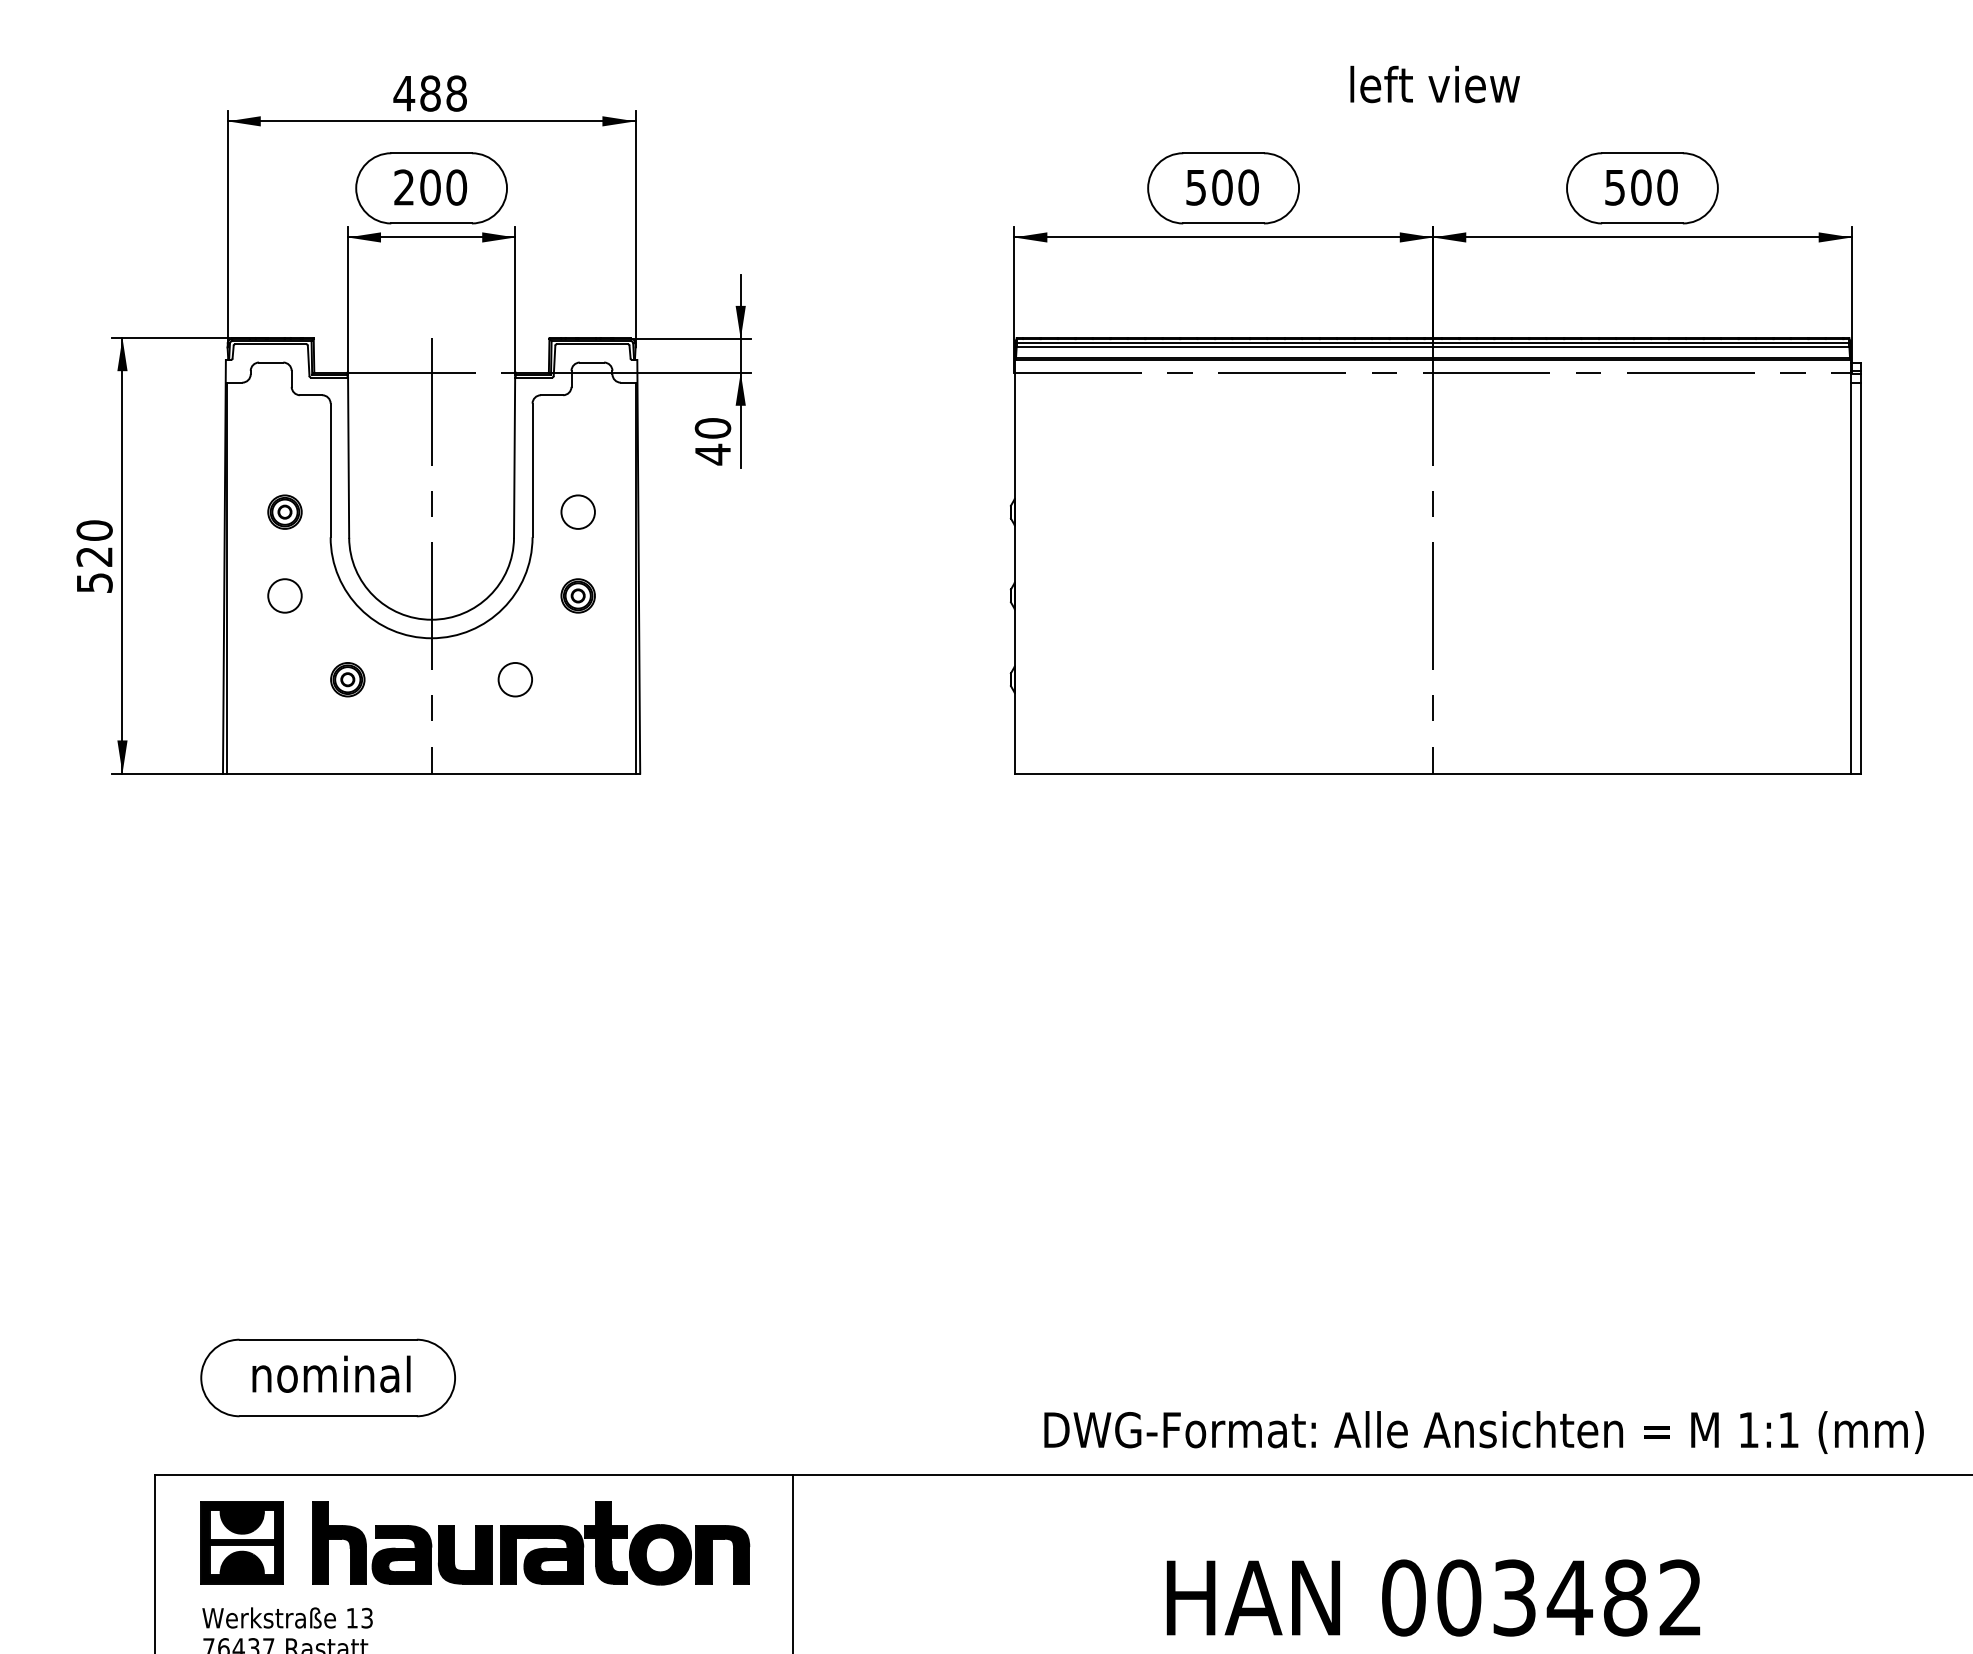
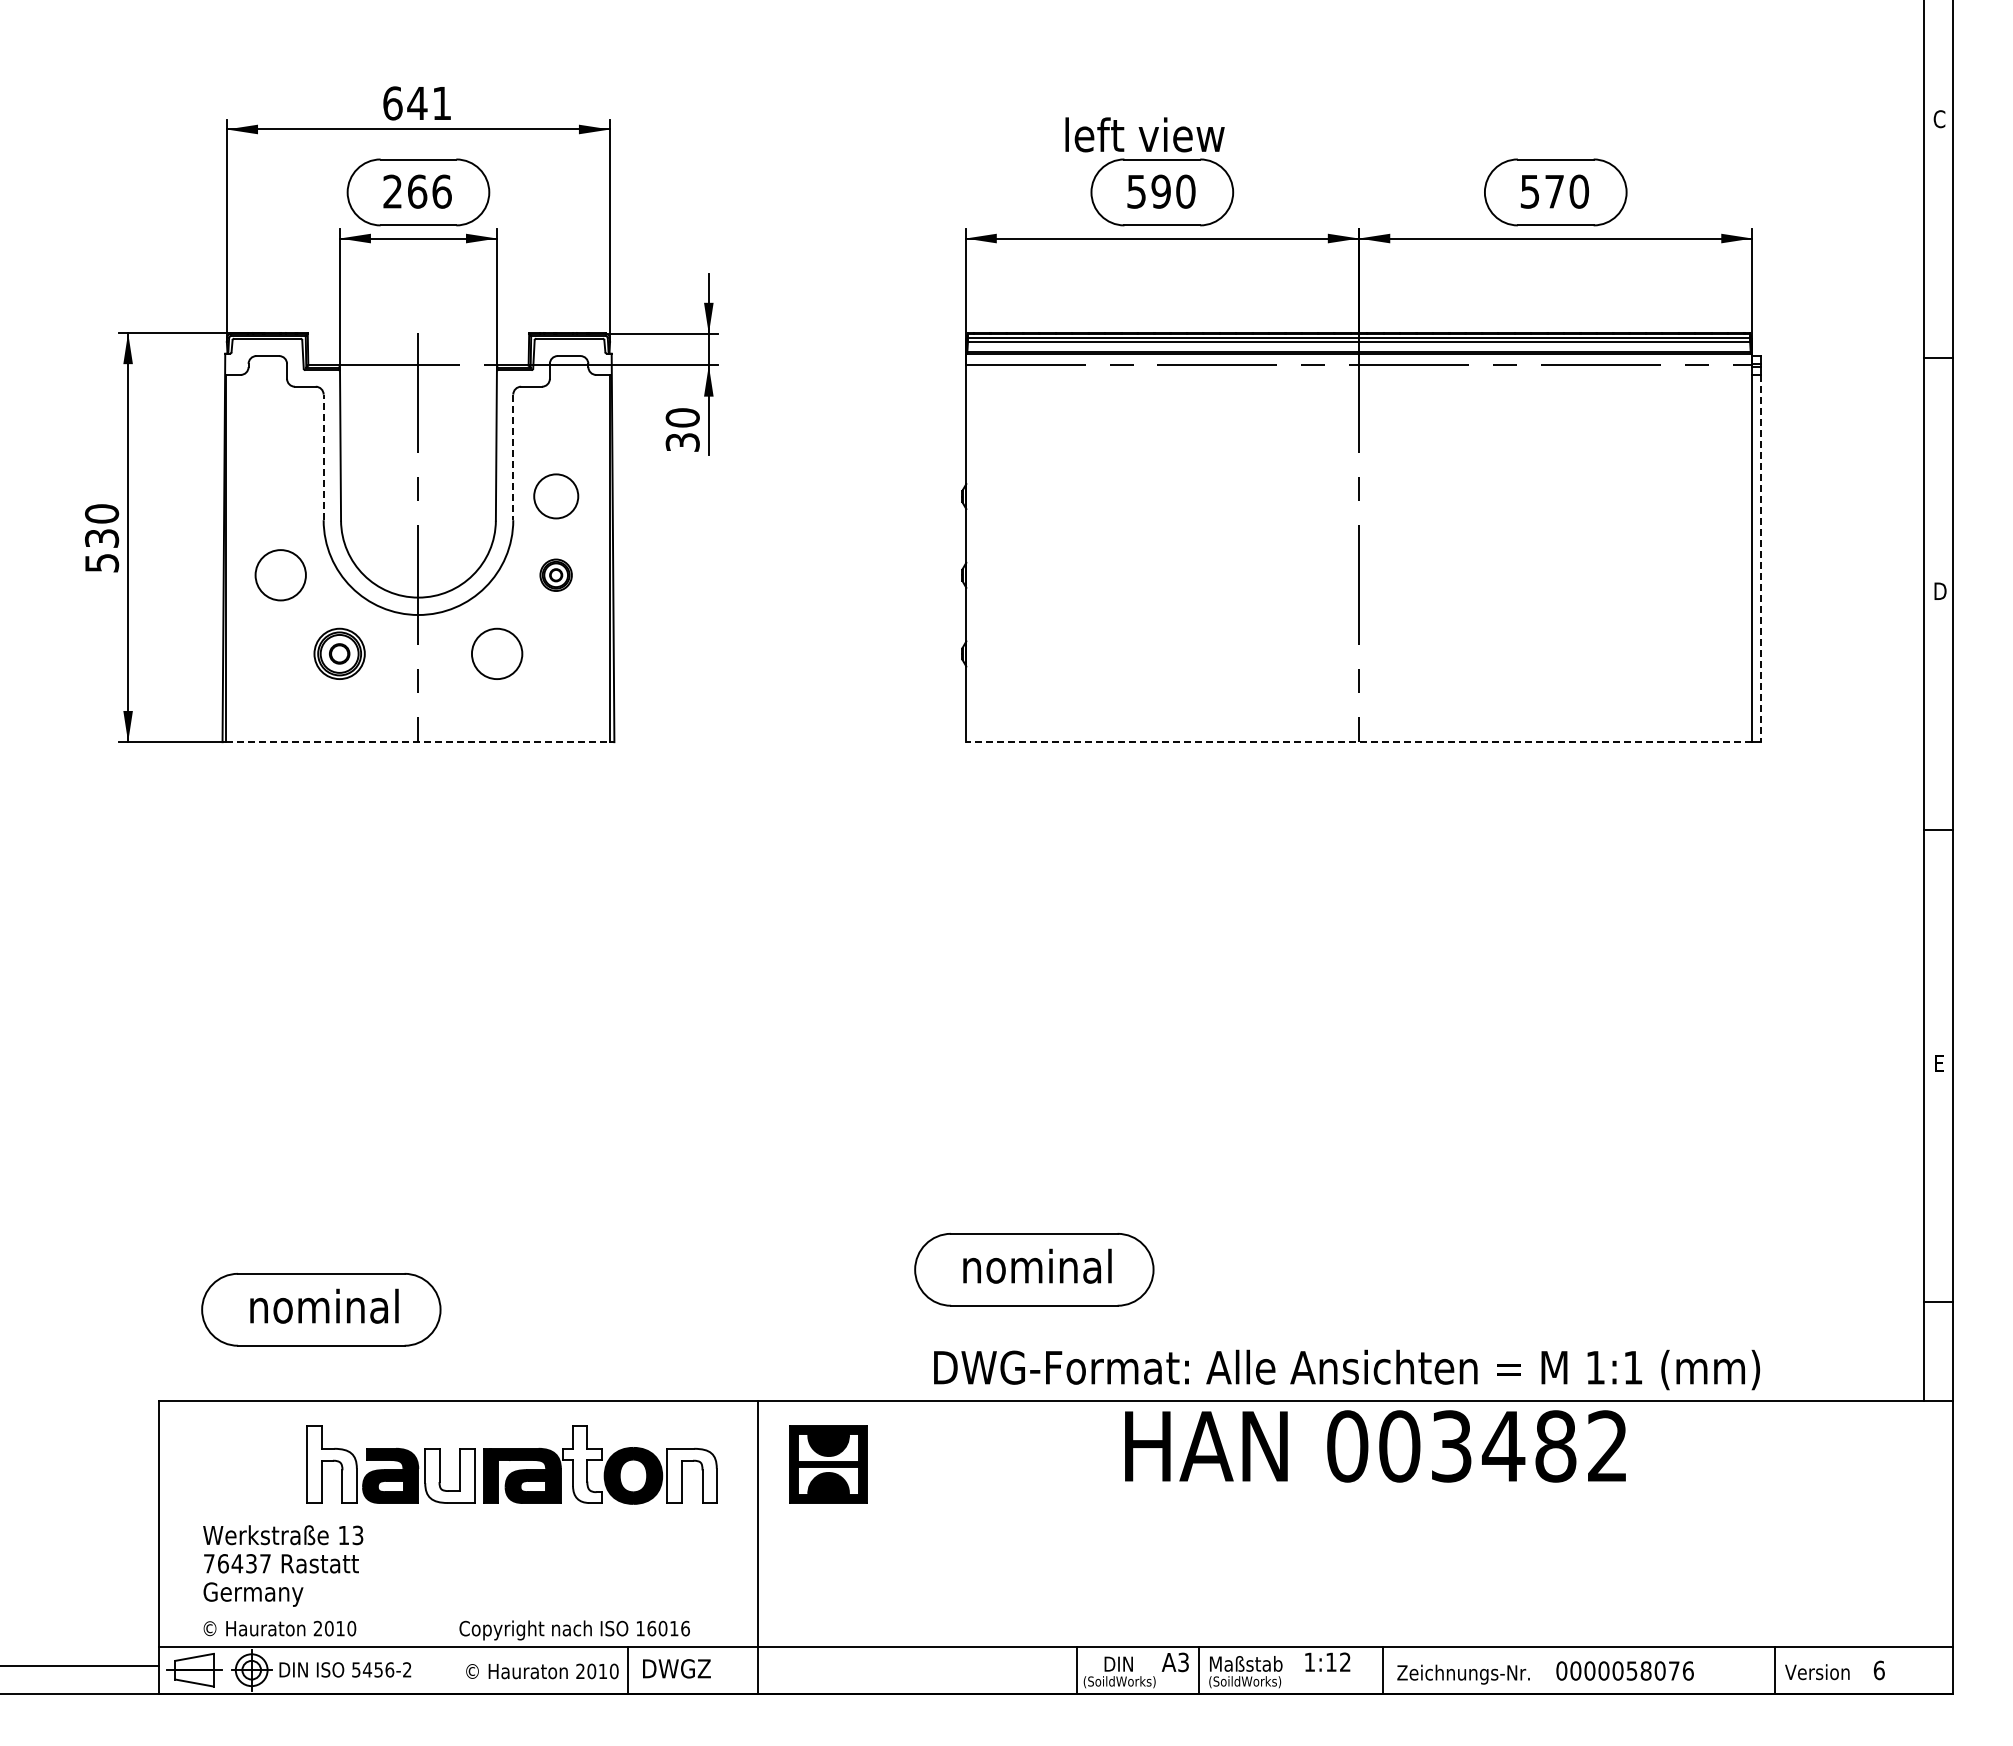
text: (1434, 84) -> (1144, 134), moved
text: (429, 93) -> (416, 103), 488 -> 641
text: (443, 187) -> (429, 191), 200 -> 266
text: (1221, 187) -> (1160, 191), 500 -> 590
text: (1641, 187) -> (1554, 191), 500 -> 570
text: (712, 454) -> (682, 442), 40 -> 30
line: (330, 470) -> (323, 457), solid -> dashed
line: (532, 470) -> (513, 457), solid -> dashed
part: (284, 512) -> (280, 496), removed
circle: (577, 512) -> (555, 496), size x1.4
text: (95, 556) -> (102, 538), 520 -> 530
line: (1861, 578) -> (1761, 558), solid -> dashed
circle: (284, 596) -> (280, 575), size x1.6
part: (347, 679) -> (339, 653), size x1.6
circle: (514, 679) -> (496, 653), size x1.6
line: (431, 774) -> (418, 742), solid -> dashed
line: (1433, 774) -> (1359, 742), solid -> dashed
part: (1087, 1335) -> (1034, 1269), added
text: (1483, 1431) -> (1346, 1369), moved
part: (242, 1542) -> (828, 1464), moved
fill: (339, 1542) -> (331, 1464), removed
fill: (606, 1542) -> (582, 1464), removed
fill: (464, 1554) -> (449, 1475), removed
fill: (722, 1554) -> (691, 1475), removed
text: (1433, 1598) -> (1375, 1446), moved

